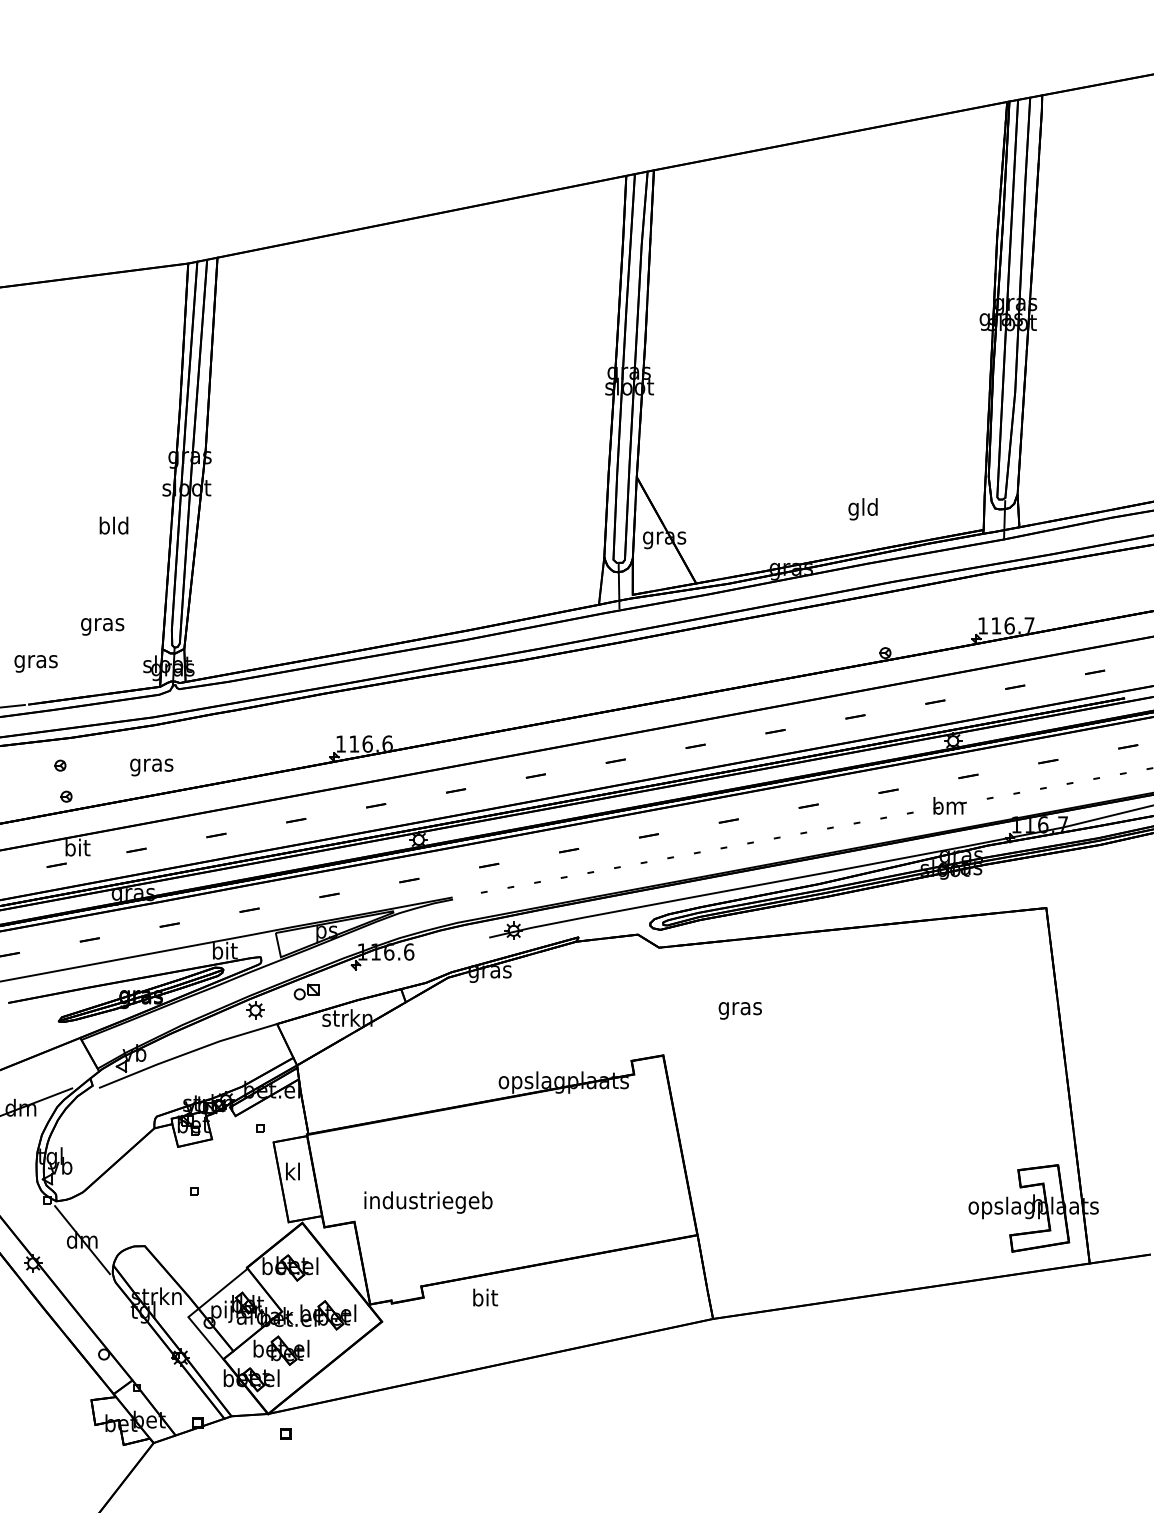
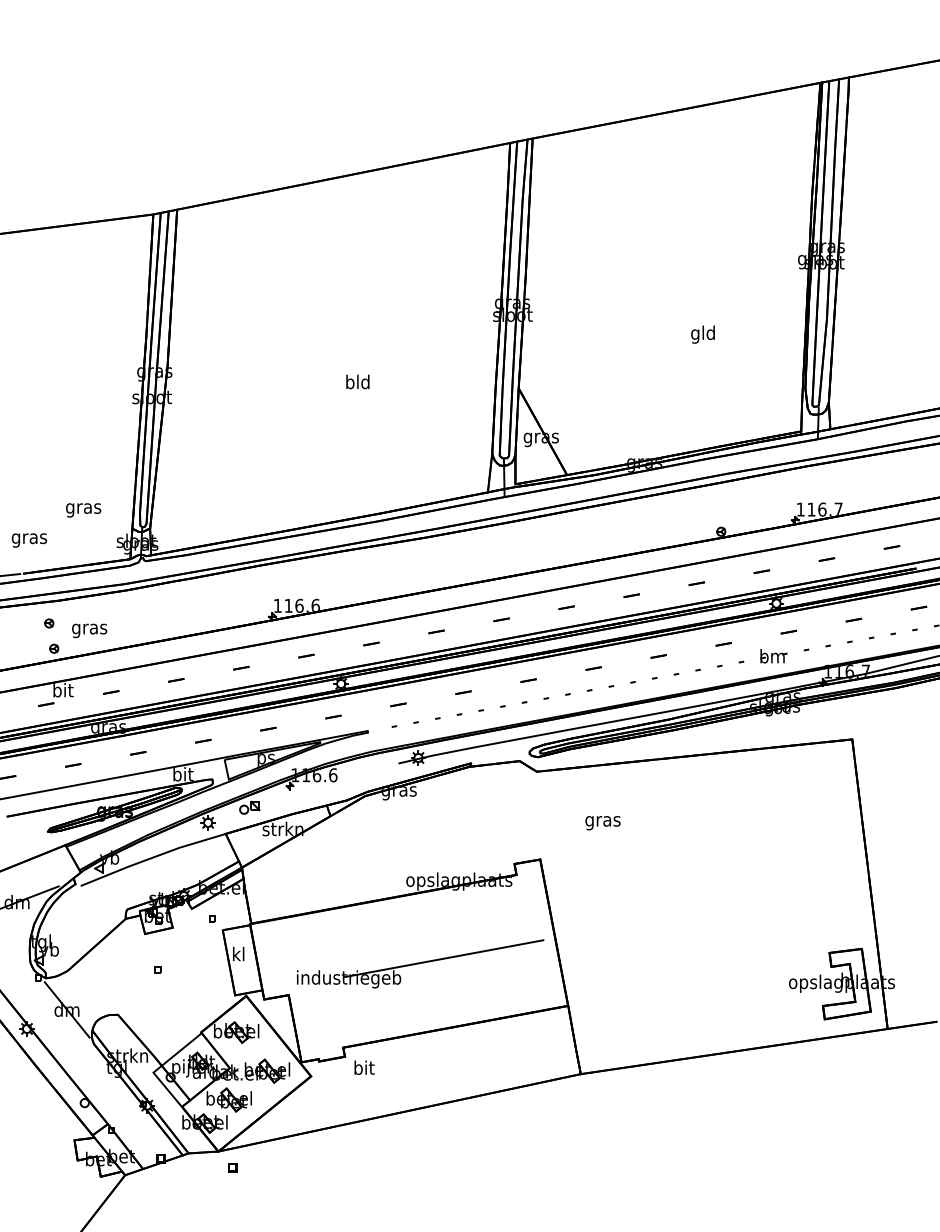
text: (862, 509) -> (702, 334), moved
text: (113, 525) -> (357, 381), moved
text: (151, 766) -> (89, 630), moved
line: (544, 1176) -> (443, 958), added
text: (485, 1297) -> (364, 1067), moved

